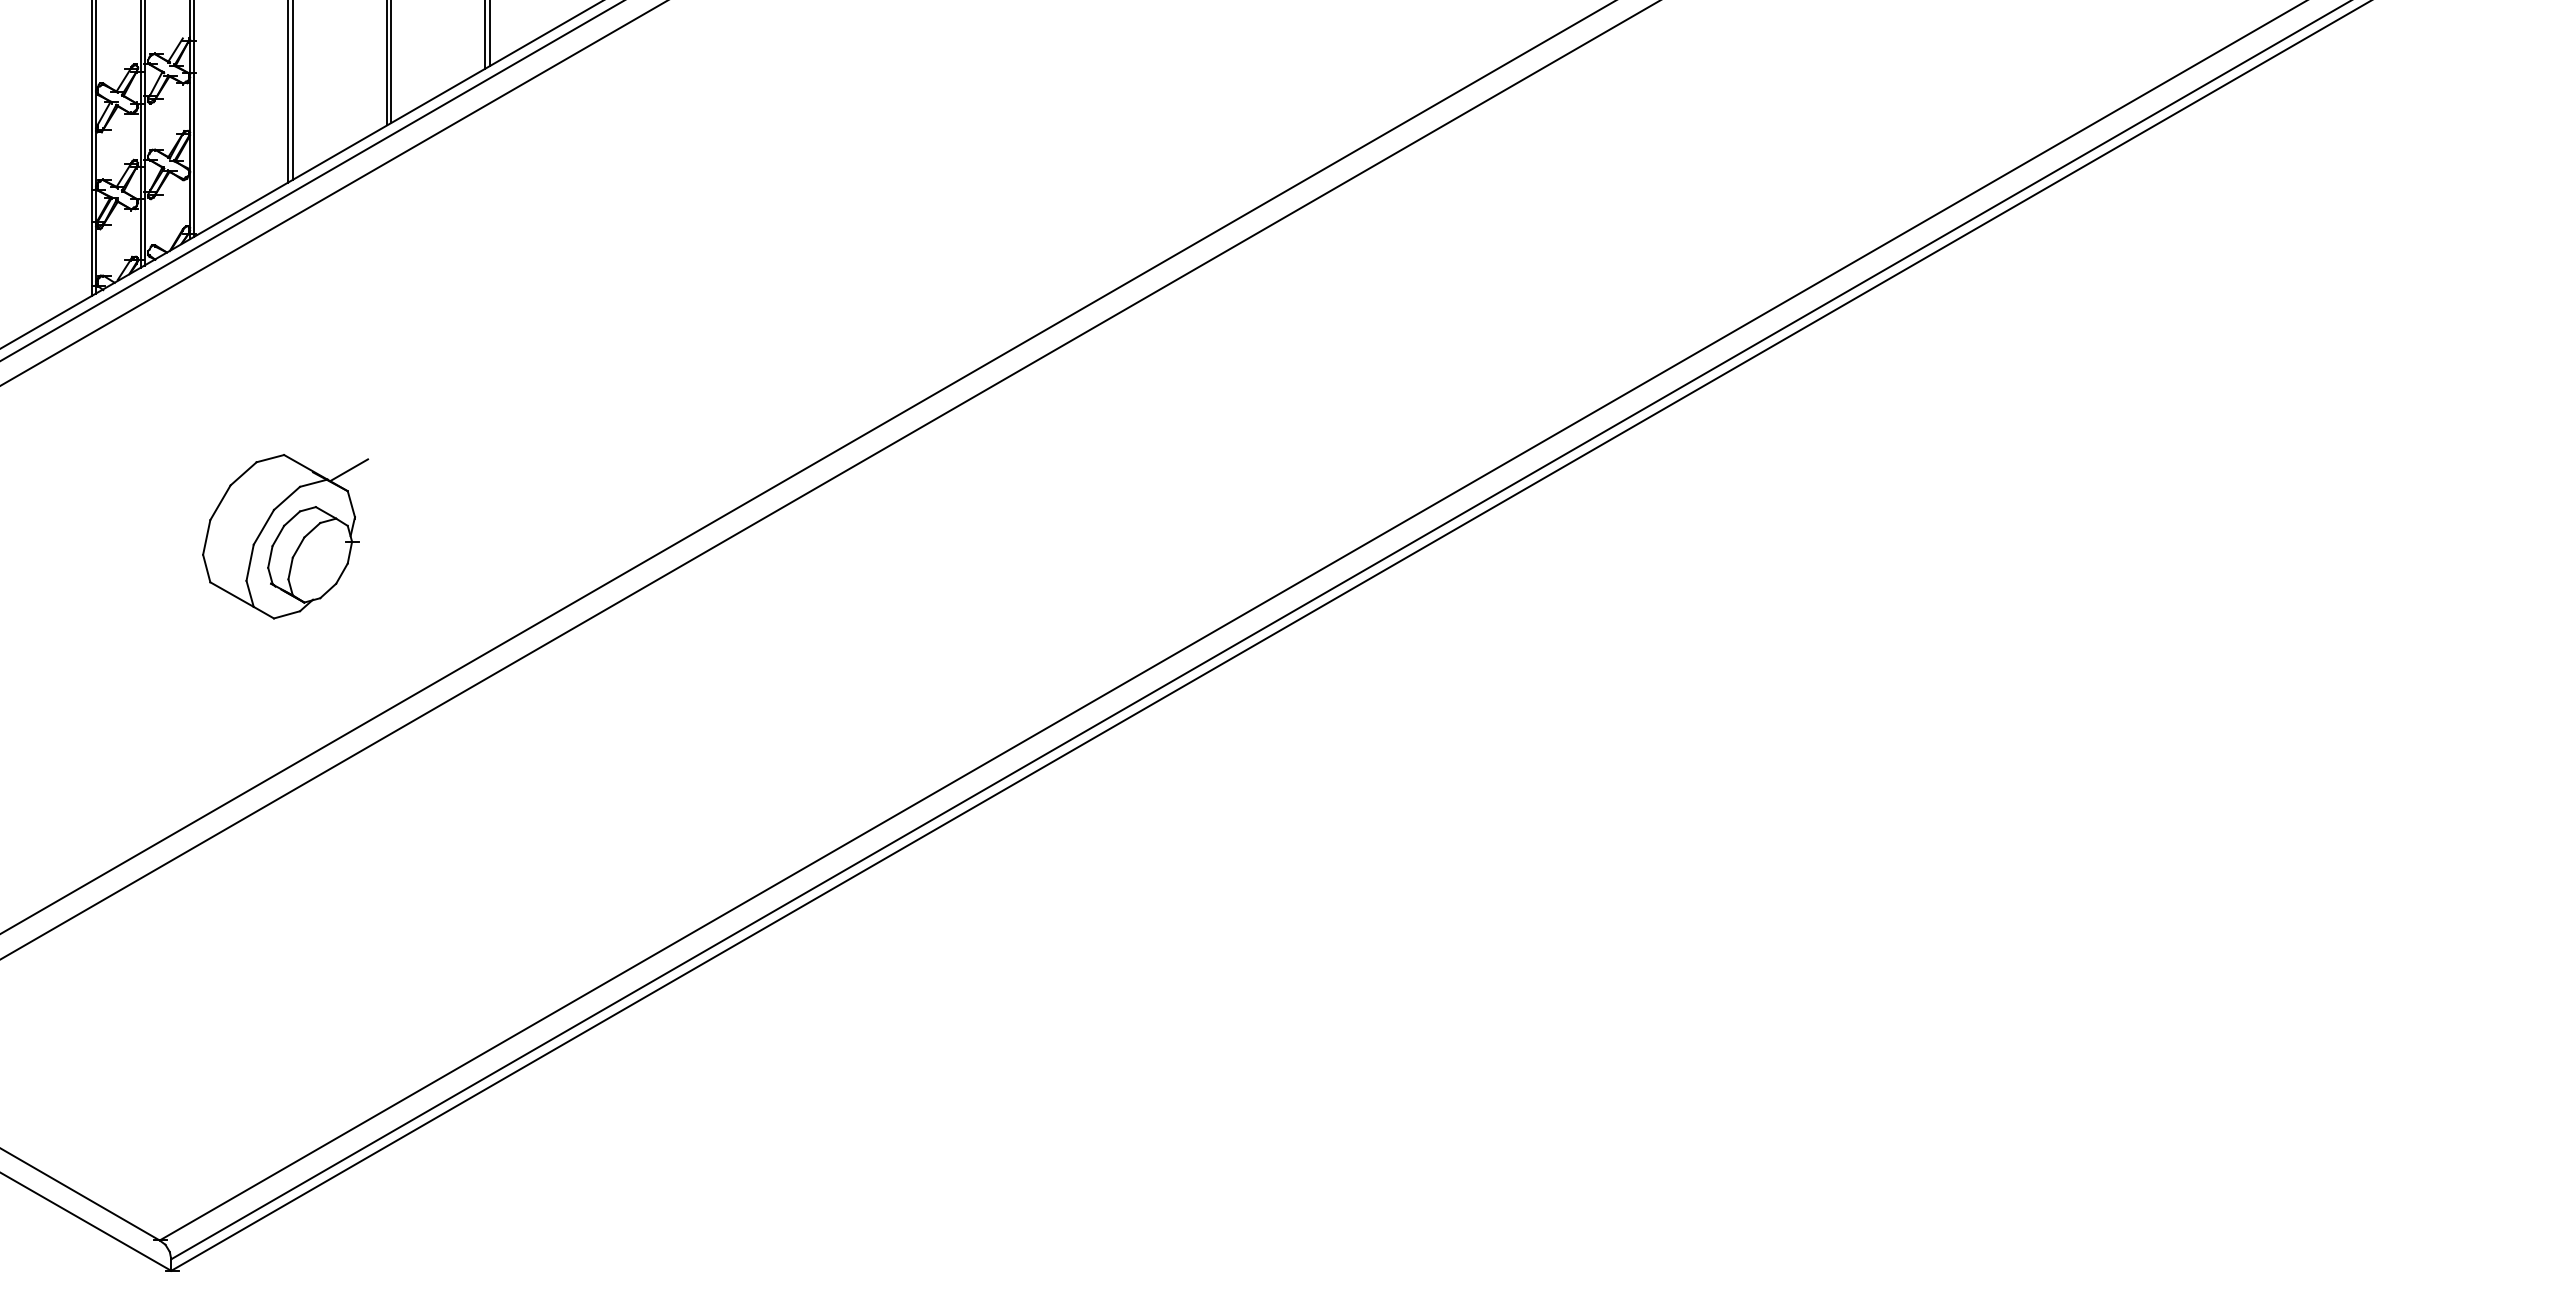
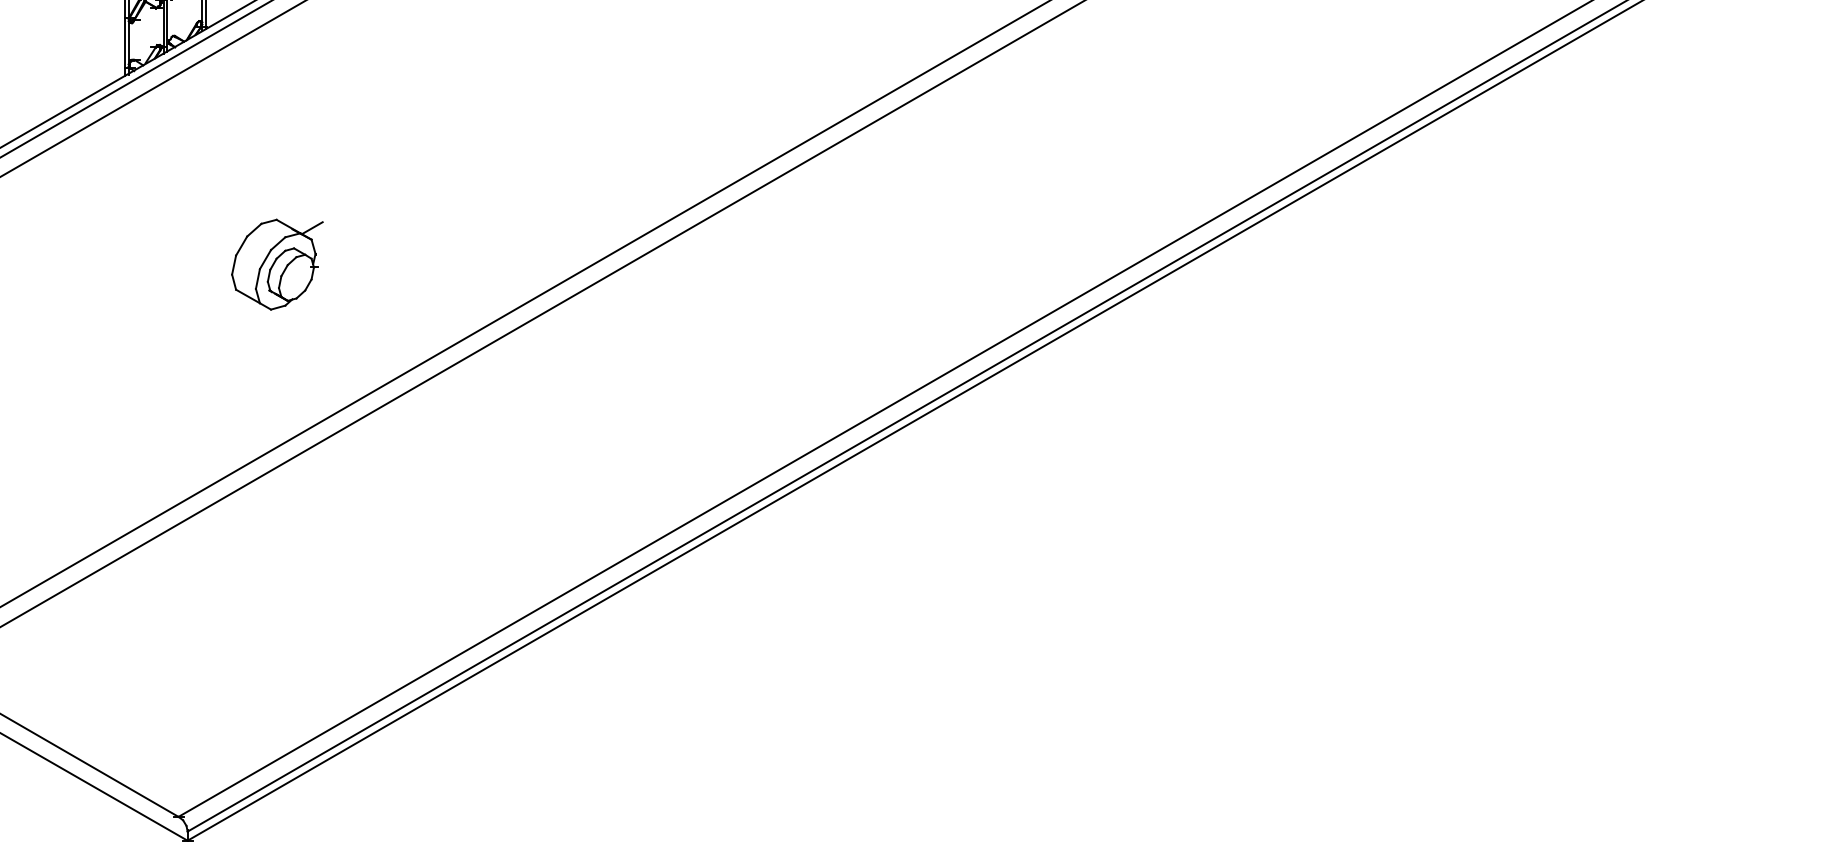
part: (285, 536) -> (277, 264), size x0.7

